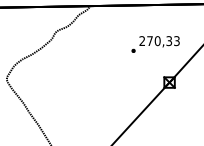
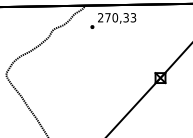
text: (155, 43) -> (113, 20), moved

